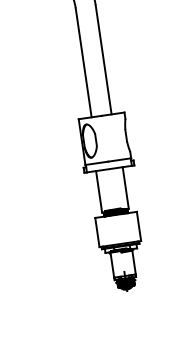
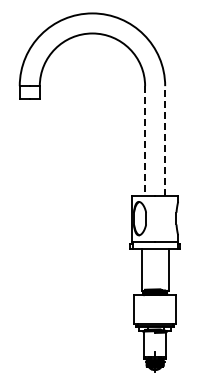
line: (103, 59) -> (165, 140), solid -> dashed
line: (84, 62) -> (145, 140), solid -> dashed

